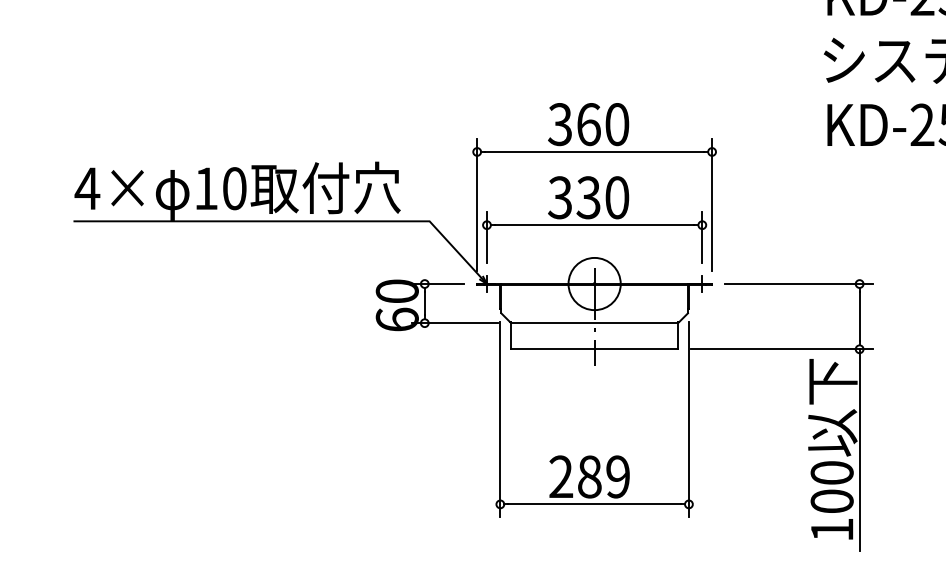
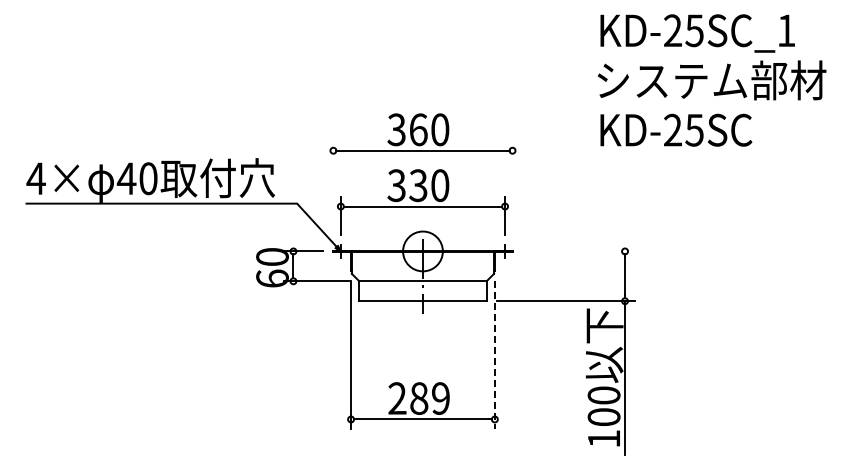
text: (205, 188) -> (126, 178), 10 -> 40
line: (477, 204) -> (333, 190), removed
line: (712, 204) -> (512, 190), removed
line: (798, 284) -> (578, 251), removed
line: (688, 420) -> (494, 355), solid -> dashed

